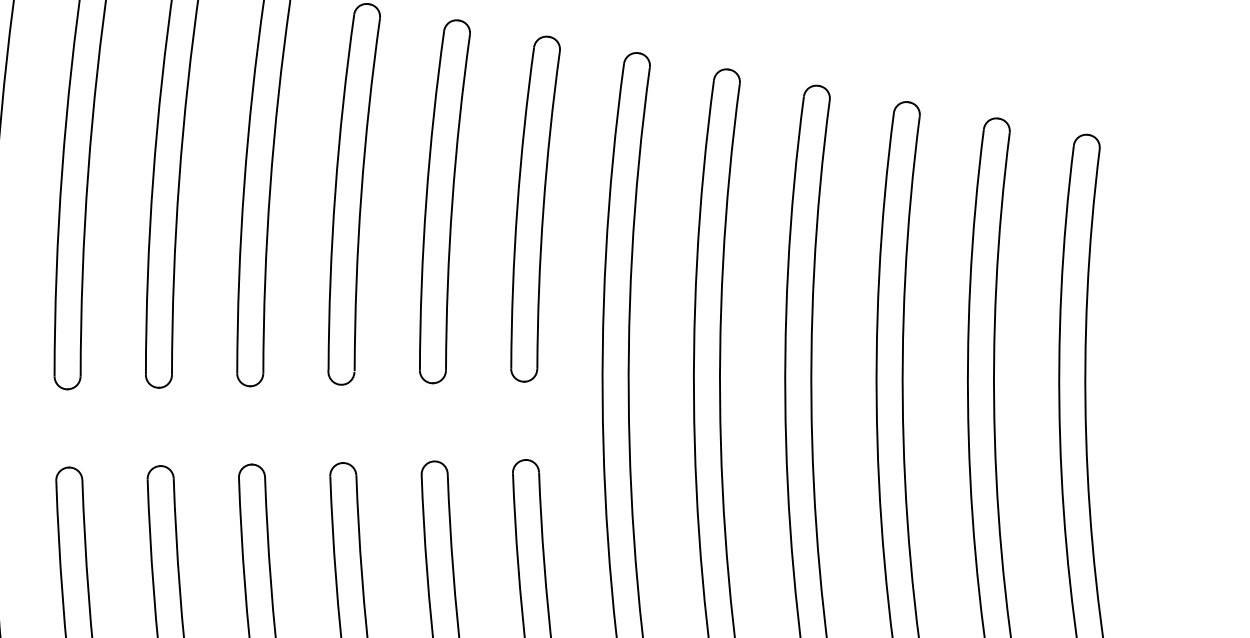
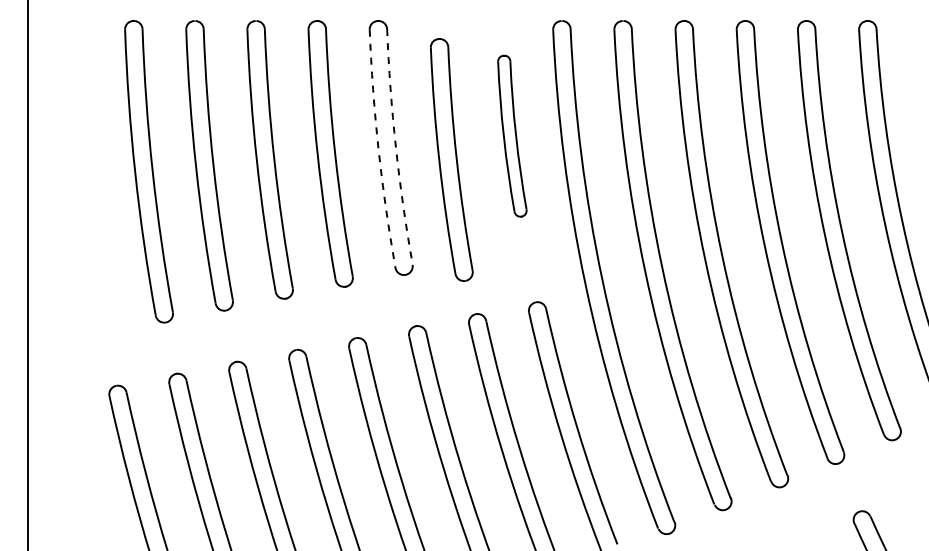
arc: (335, 191) -> (378, 148), solid -> dashed
arc: (360, 194) -> (395, 147), solid -> dashed
part: (444, 200) -> (451, 159), moved
part: (535, 209) -> (512, 136), size x0.7

